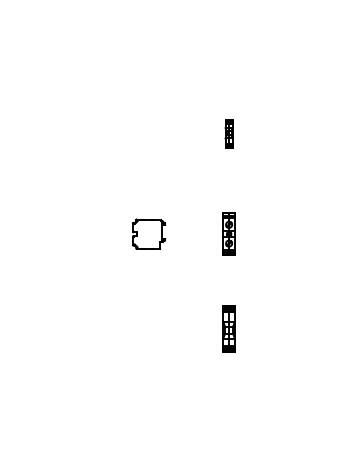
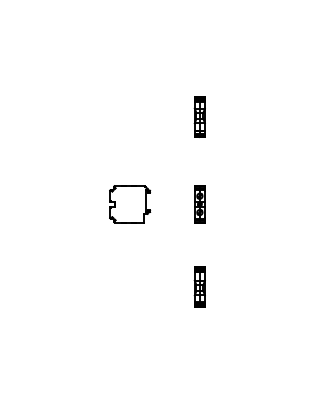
part: (228, 133) -> (199, 116), size x1.67
part: (148, 234) -> (129, 204), size x1.43

